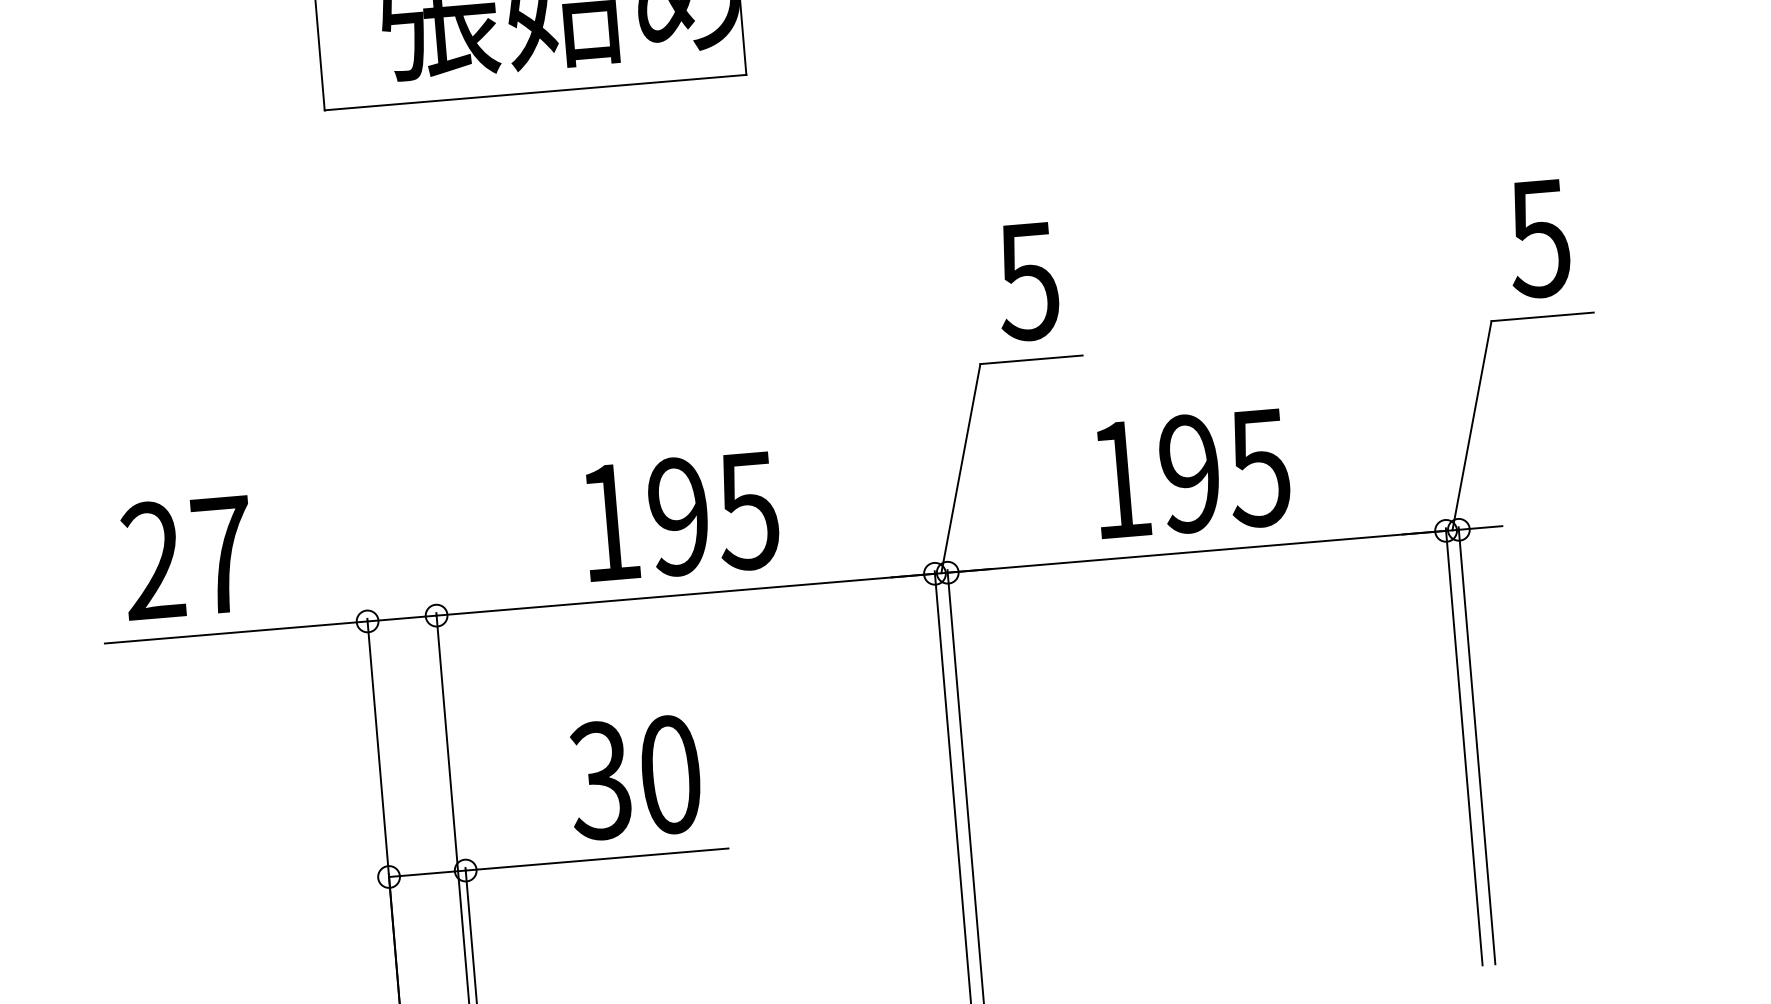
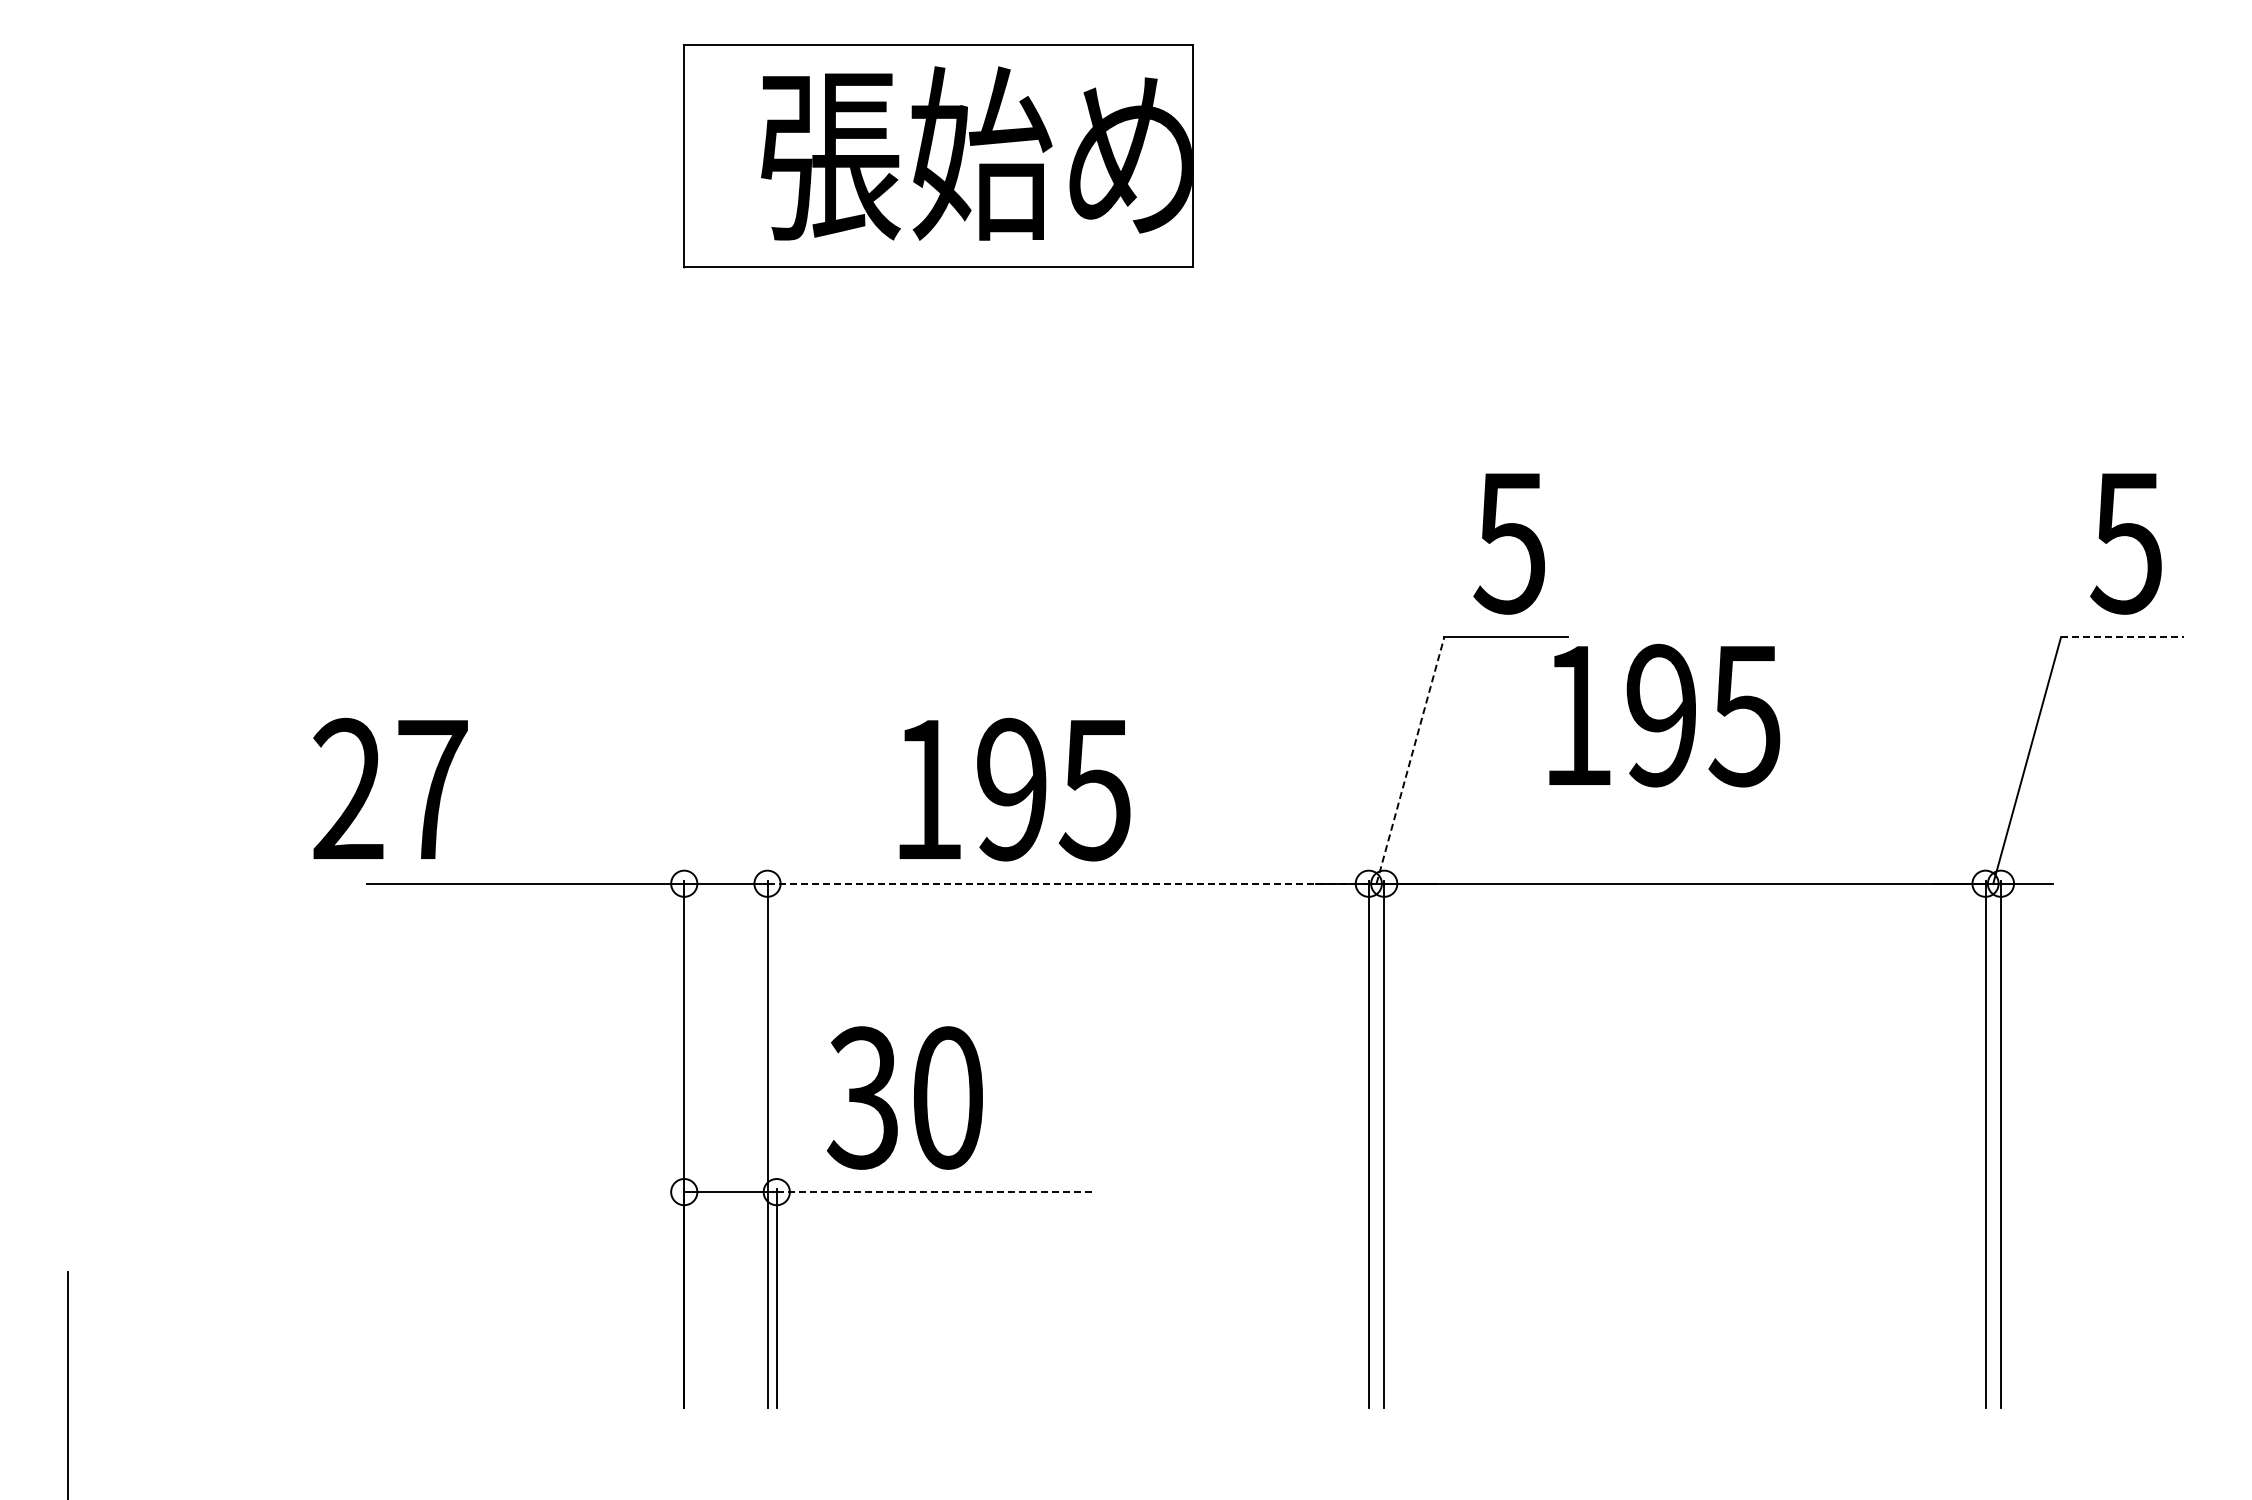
line: (1542, 317) -> (2122, 637), solid -> dashed
line: (960, 468) -> (1410, 760), solid -> dashed
text: (1192, 473) -> (1664, 715), moved
text: (681, 516) -> (1014, 789), moved
text: (187, 556) -> (390, 787), moved
line: (686, 594) -> (1068, 883), solid -> dashed
text: (634, 777) -> (904, 1097), moved
line: (597, 859) -> (935, 1192), solid -> dashed

